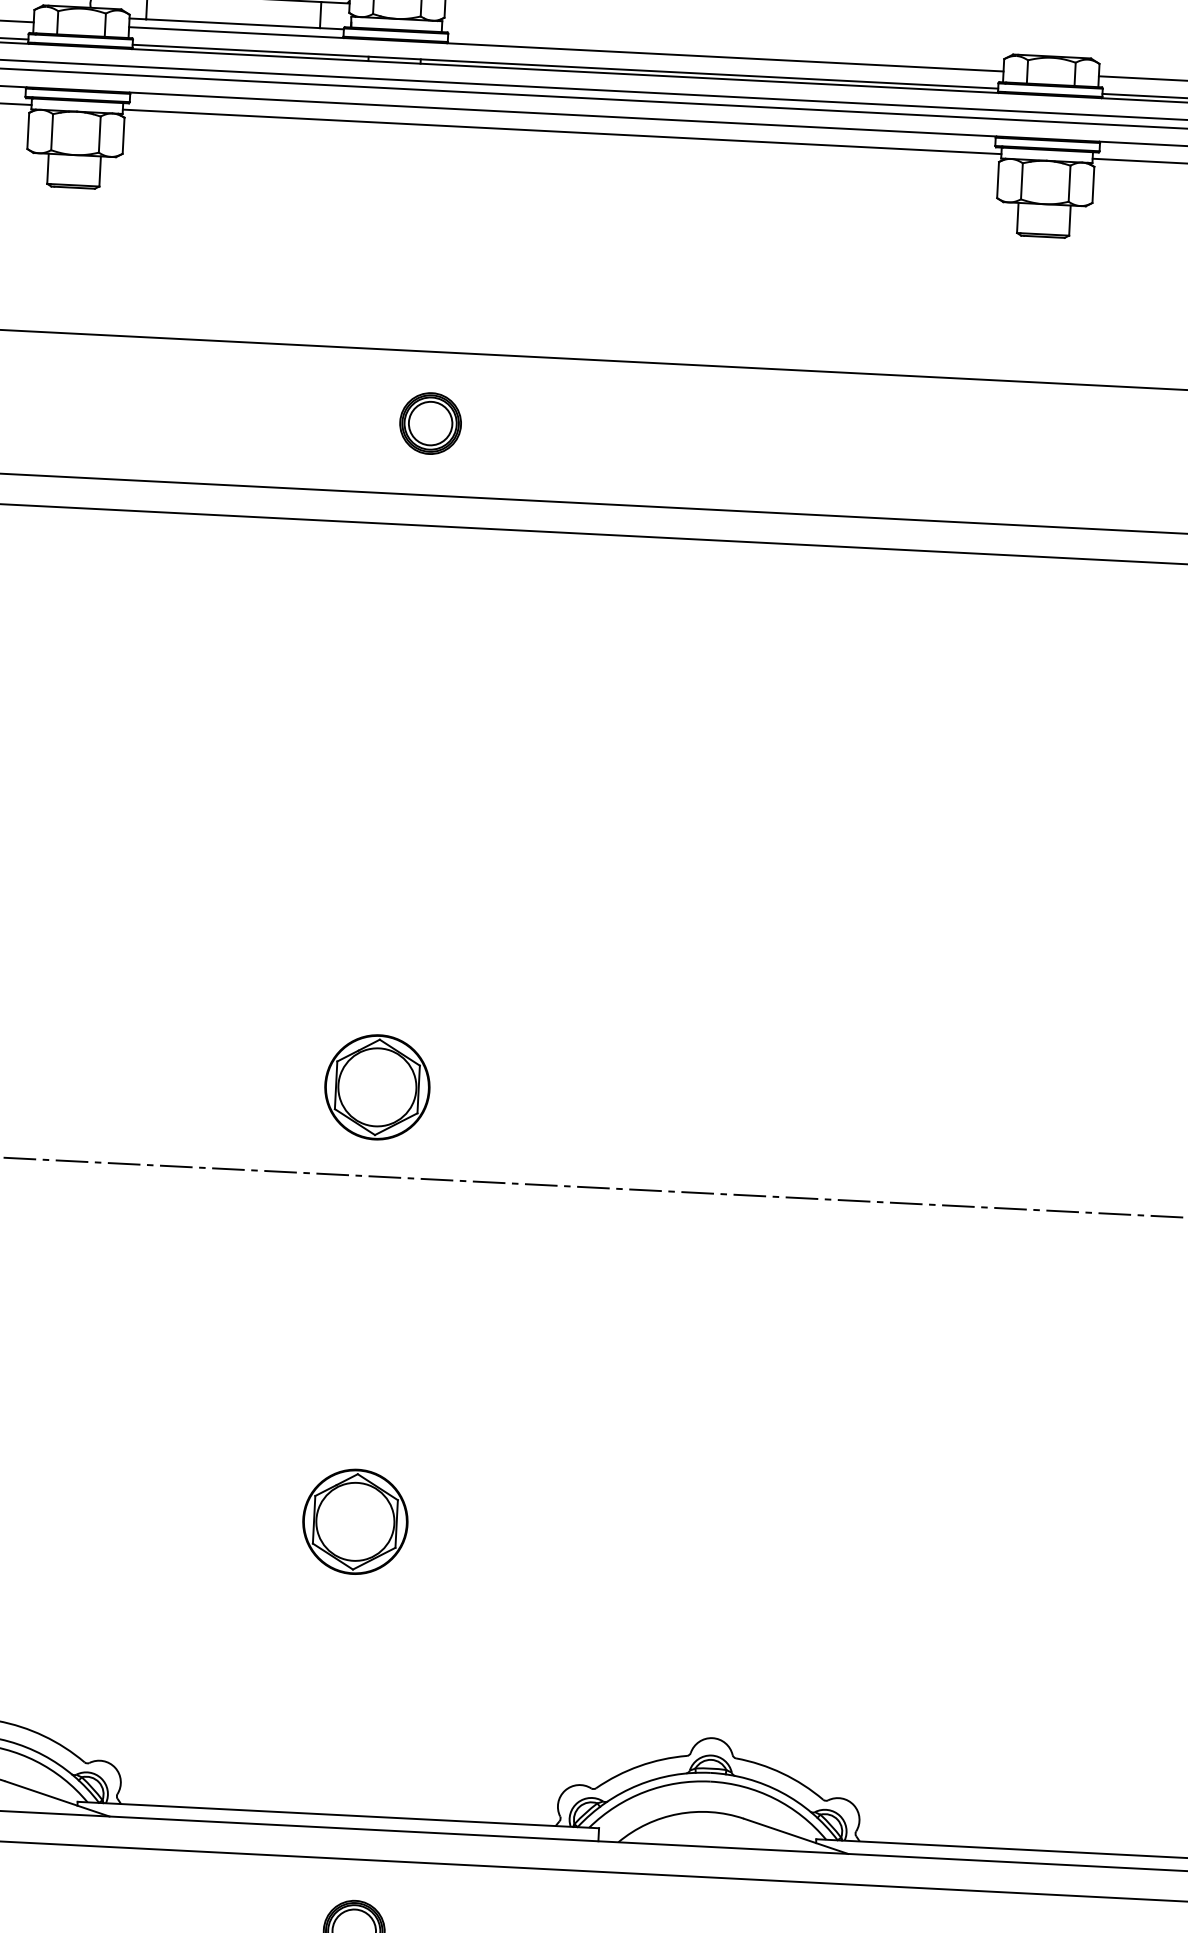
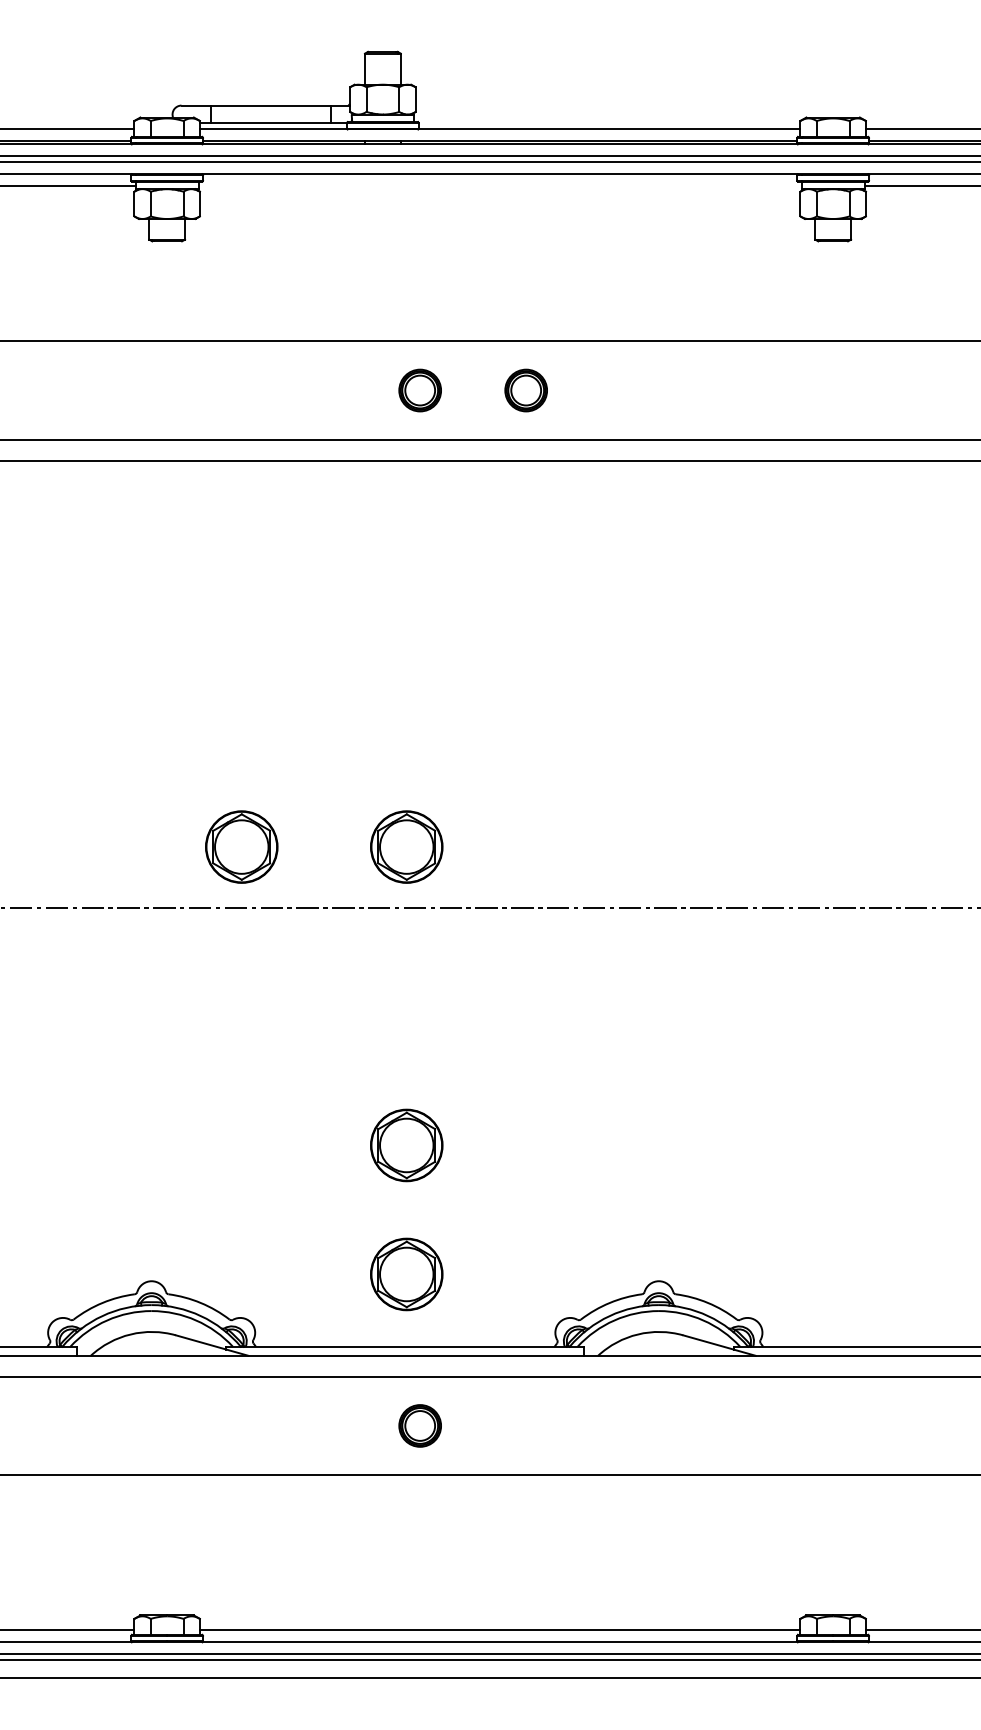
line: (561, 132) -> (499, 186), removed
part: (583, 431) -> (525, 390), added
part: (136, 1074) -> (241, 846), added
part: (345, 1709) -> (406, 1274), added

